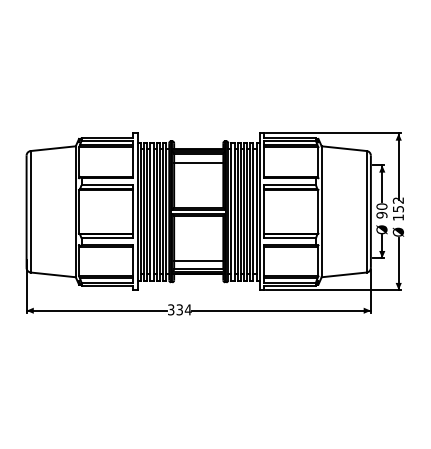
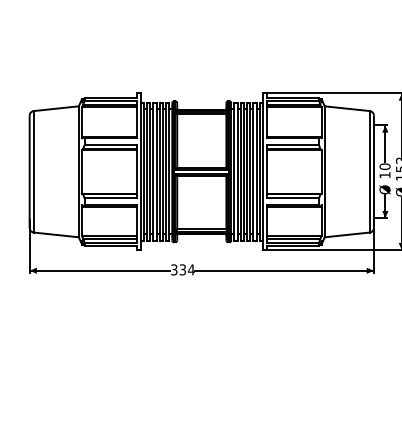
line: (198, 162) -> (201, 122), removed
text: (381, 215) -> (384, 175), 90 -> 10
line: (198, 260) -> (201, 220), removed

